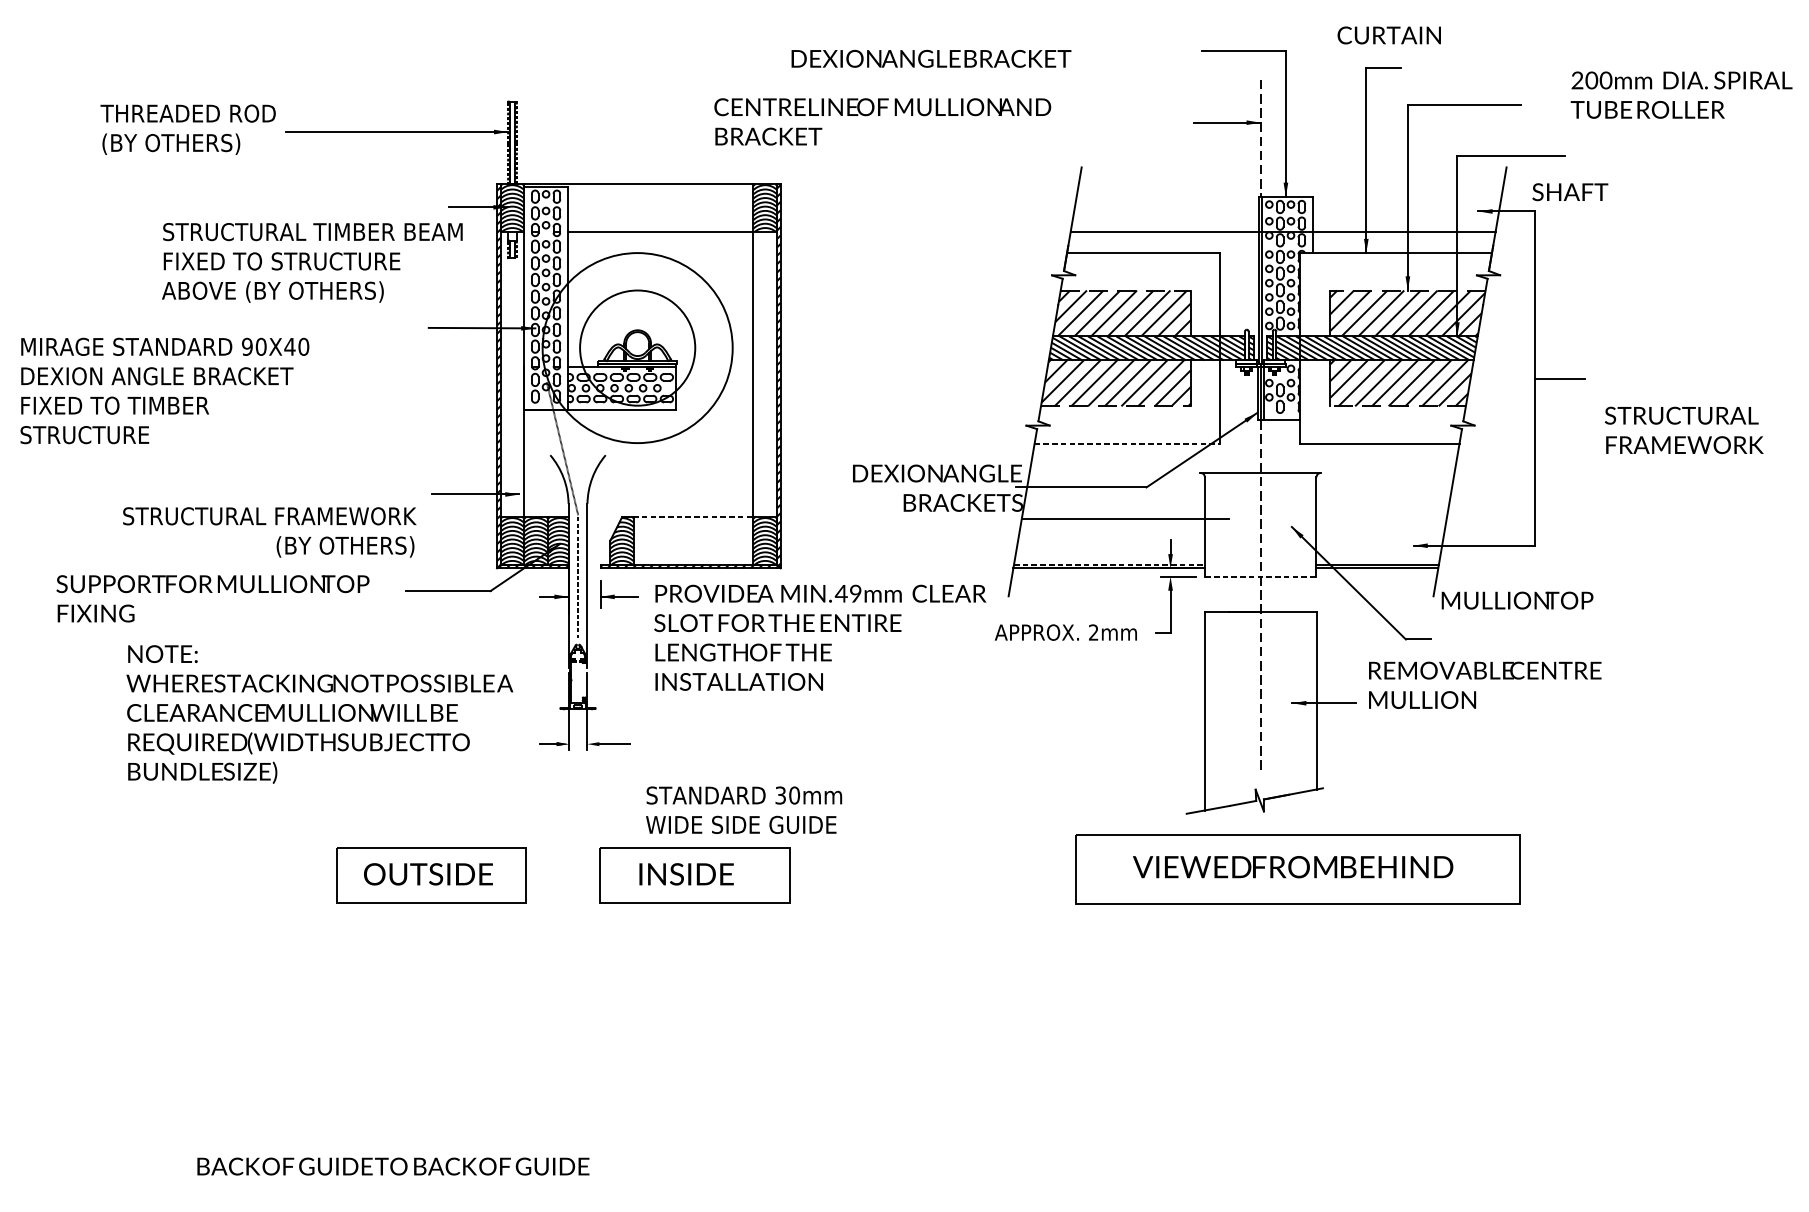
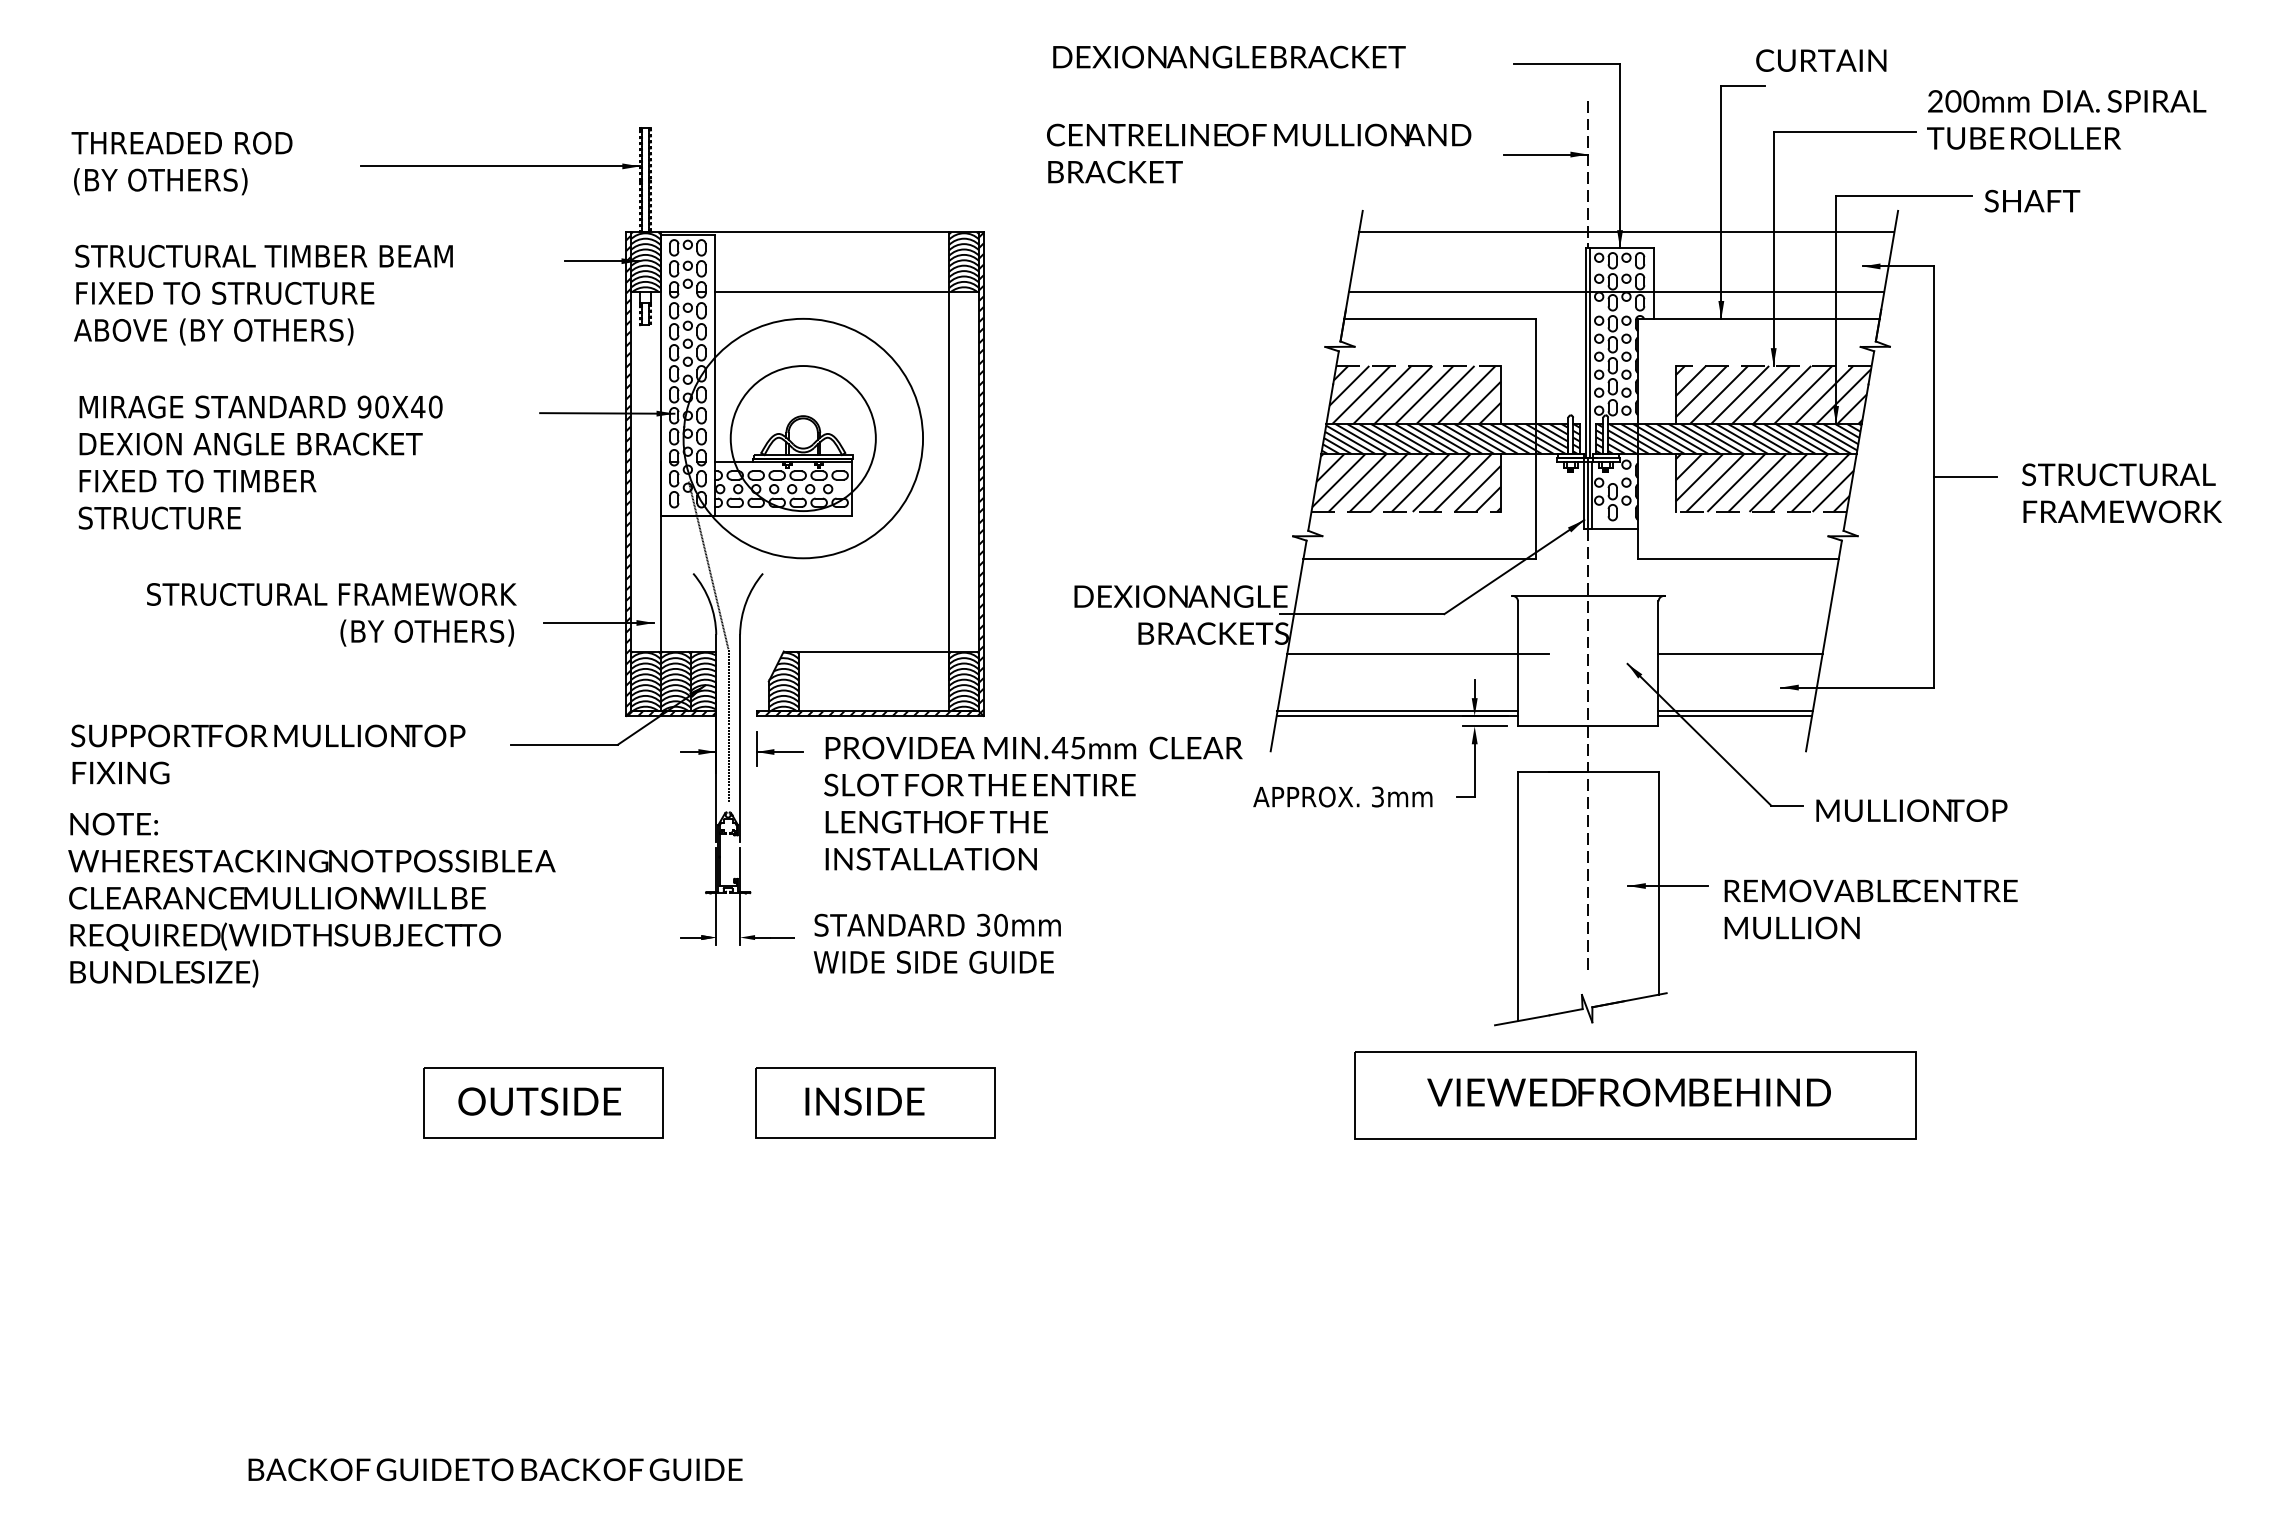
text: (1389, 35) -> (1821, 60), moved
text: (931, 58) -> (1229, 56), moved
text: (1681, 94) -> (2066, 119), moved
text: (883, 121) -> (1259, 153), moved
text: (187, 129) -> (181, 163), moved
line: (1291, 184) -> (1626, 232), added
text: (1570, 191) -> (2032, 200), moved
text: (312, 262) -> (263, 294), moved
text: (164, 390) -> (260, 462), moved
text: (1683, 430) -> (2121, 493), moved
line: (1126, 444) -> (1419, 559), dashed -> solid
line: (689, 517) -> (868, 651), dashed -> solid
line: (1381, 518) -> (1740, 653), added
text: (269, 532) -> (331, 614), moved
line: (1110, 564) -> (1398, 711), dashed -> solid
line: (1260, 576) -> (1588, 726), dashed -> solid
text: (855, 593) -> (1077, 747), 49mm -> 45mm
text: (1517, 600) -> (1911, 810), moved
text: (1093, 632) -> (1377, 797), 2mm -> 3mm
text: (1484, 685) -> (1870, 909), moved
text: (319, 713) -> (311, 899), moved
text: (743, 809) -> (936, 943), moved

